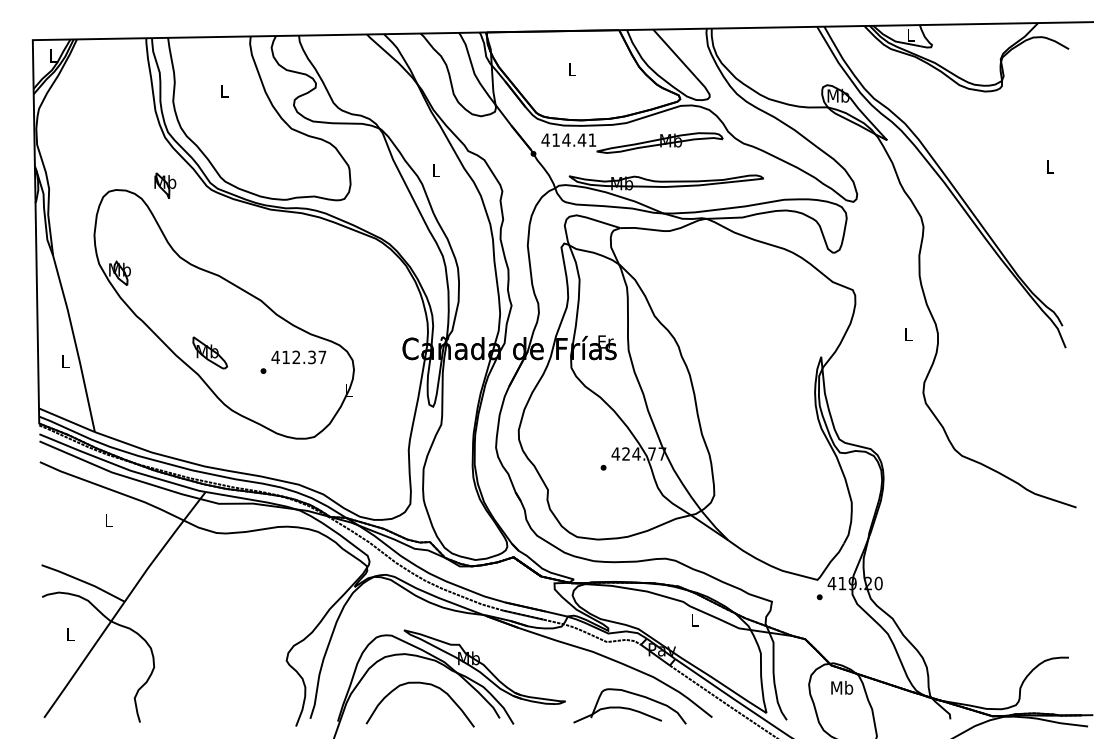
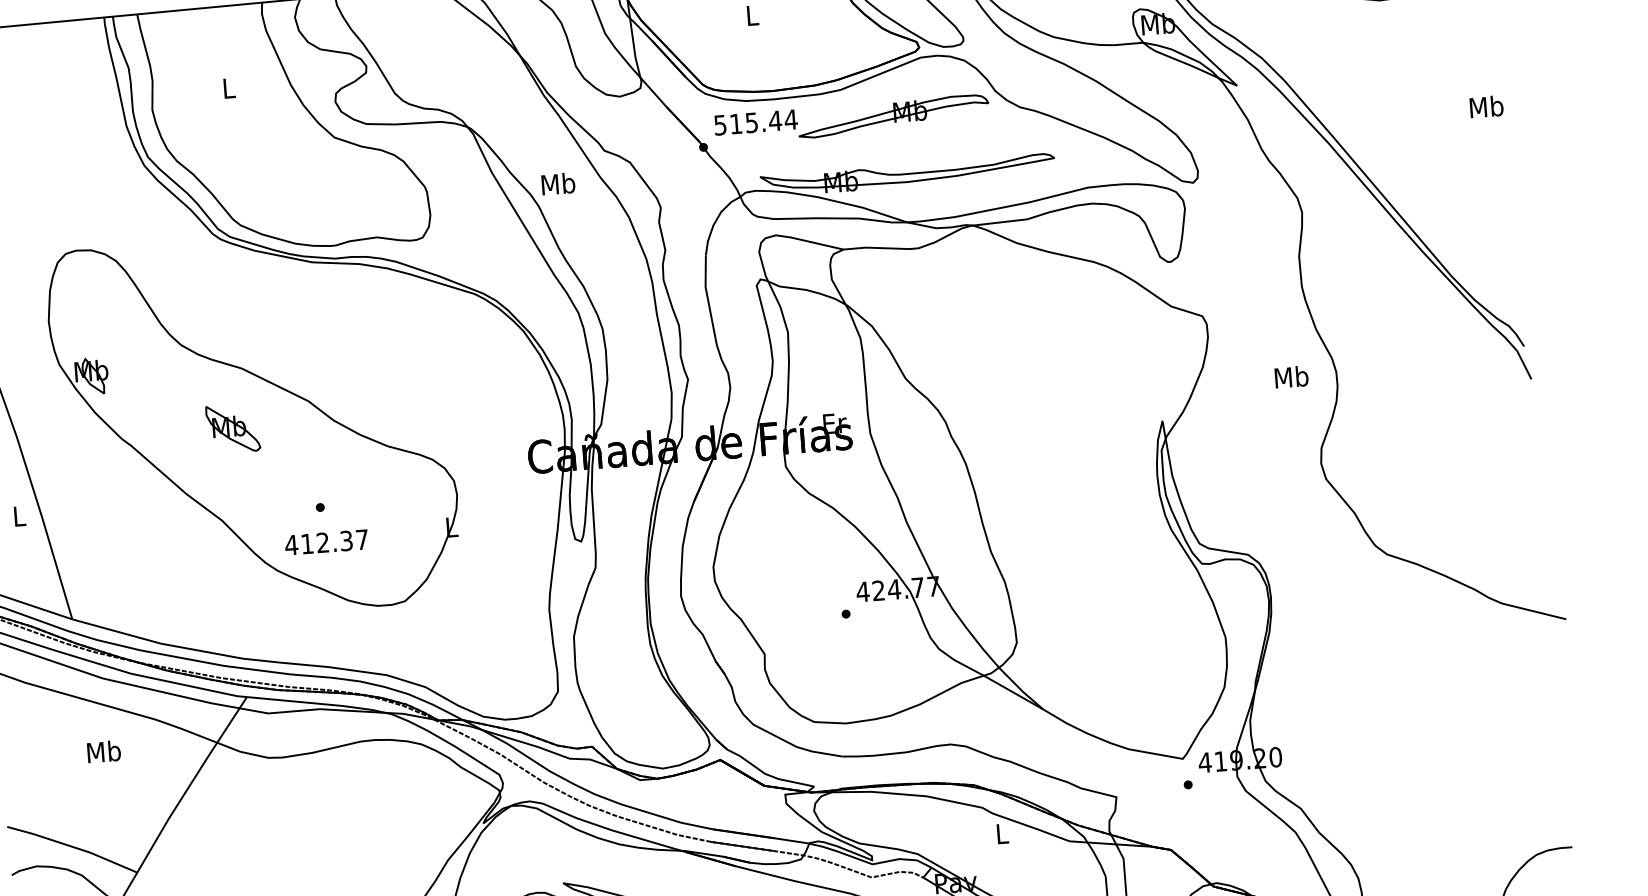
text: (568, 139) -> (754, 121), 414.41 -> 515.44
text: (1050, 166) -> (1487, 106), L -> Mb
text: (436, 170) -> (558, 183), L -> Mb
part: (165, 185) -> (150, 238), removed
text: (908, 334) -> (1291, 376), L -> Mb
part: (209, 352) -> (232, 428), moved
text: (298, 357) -> (326, 542), moved
text: (108, 520) -> (103, 751), L -> Mb

